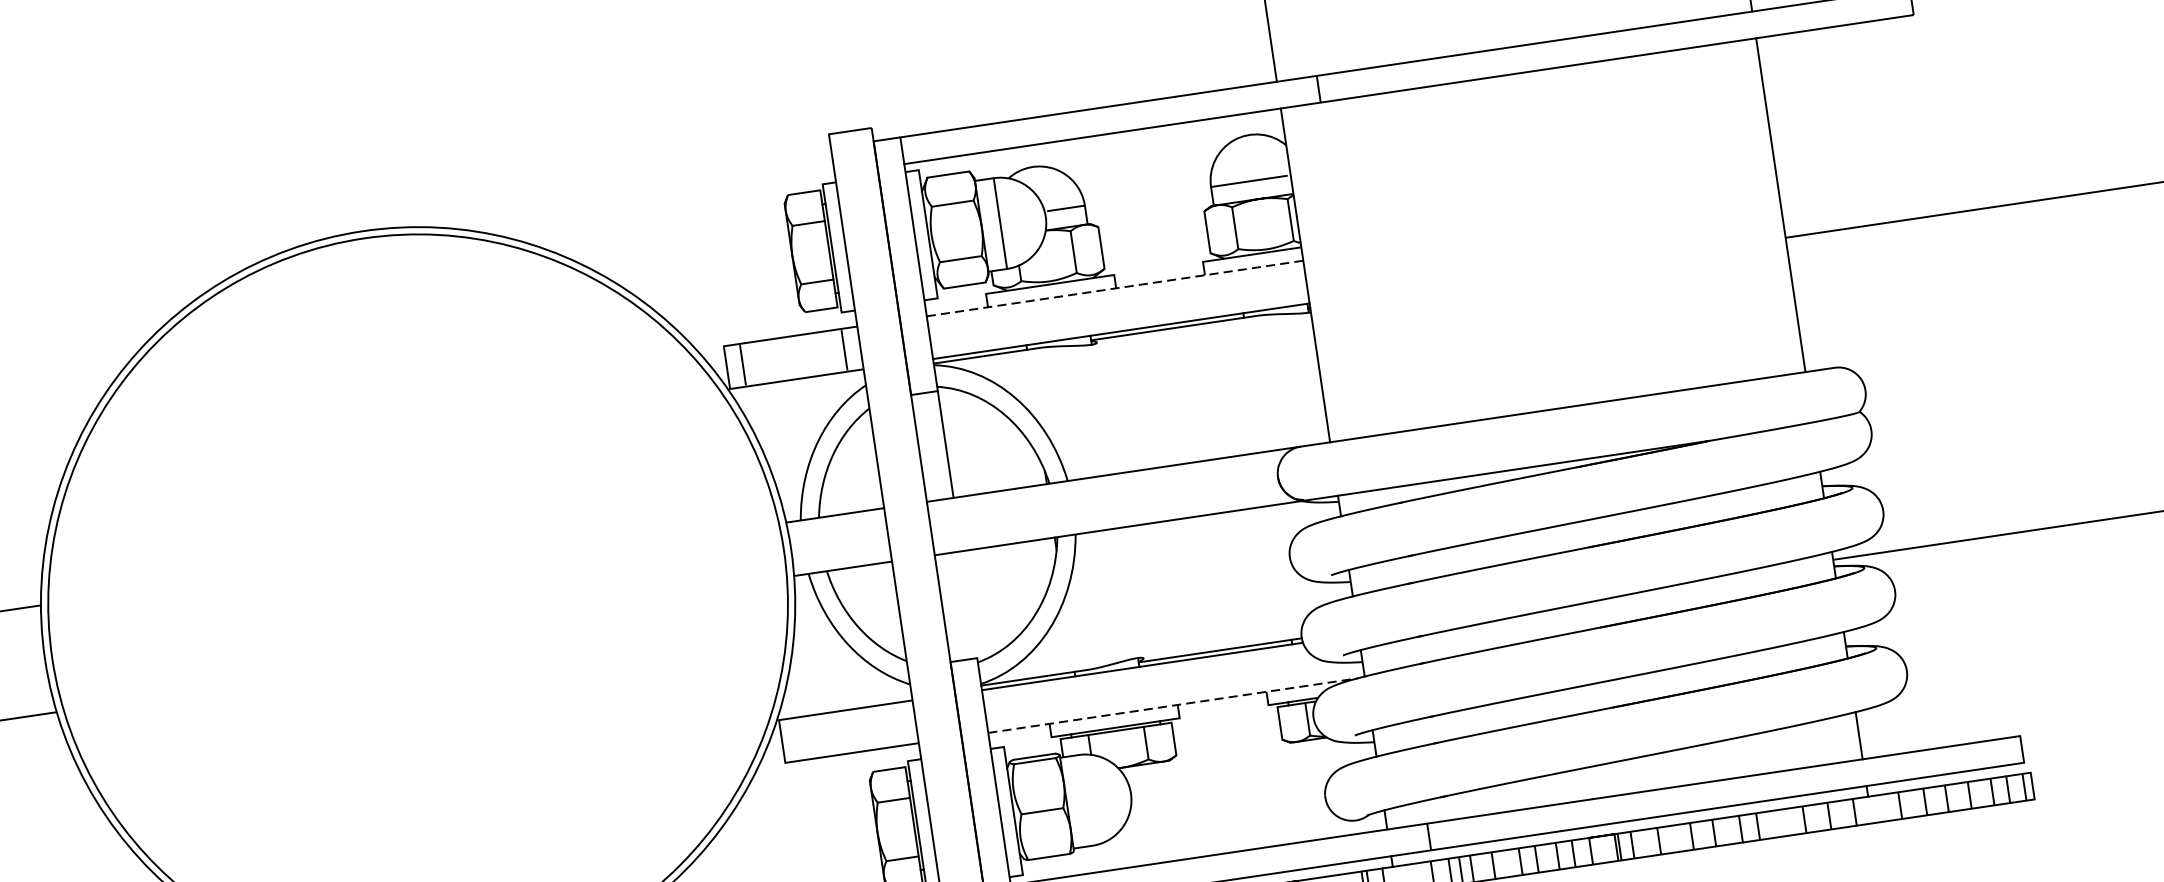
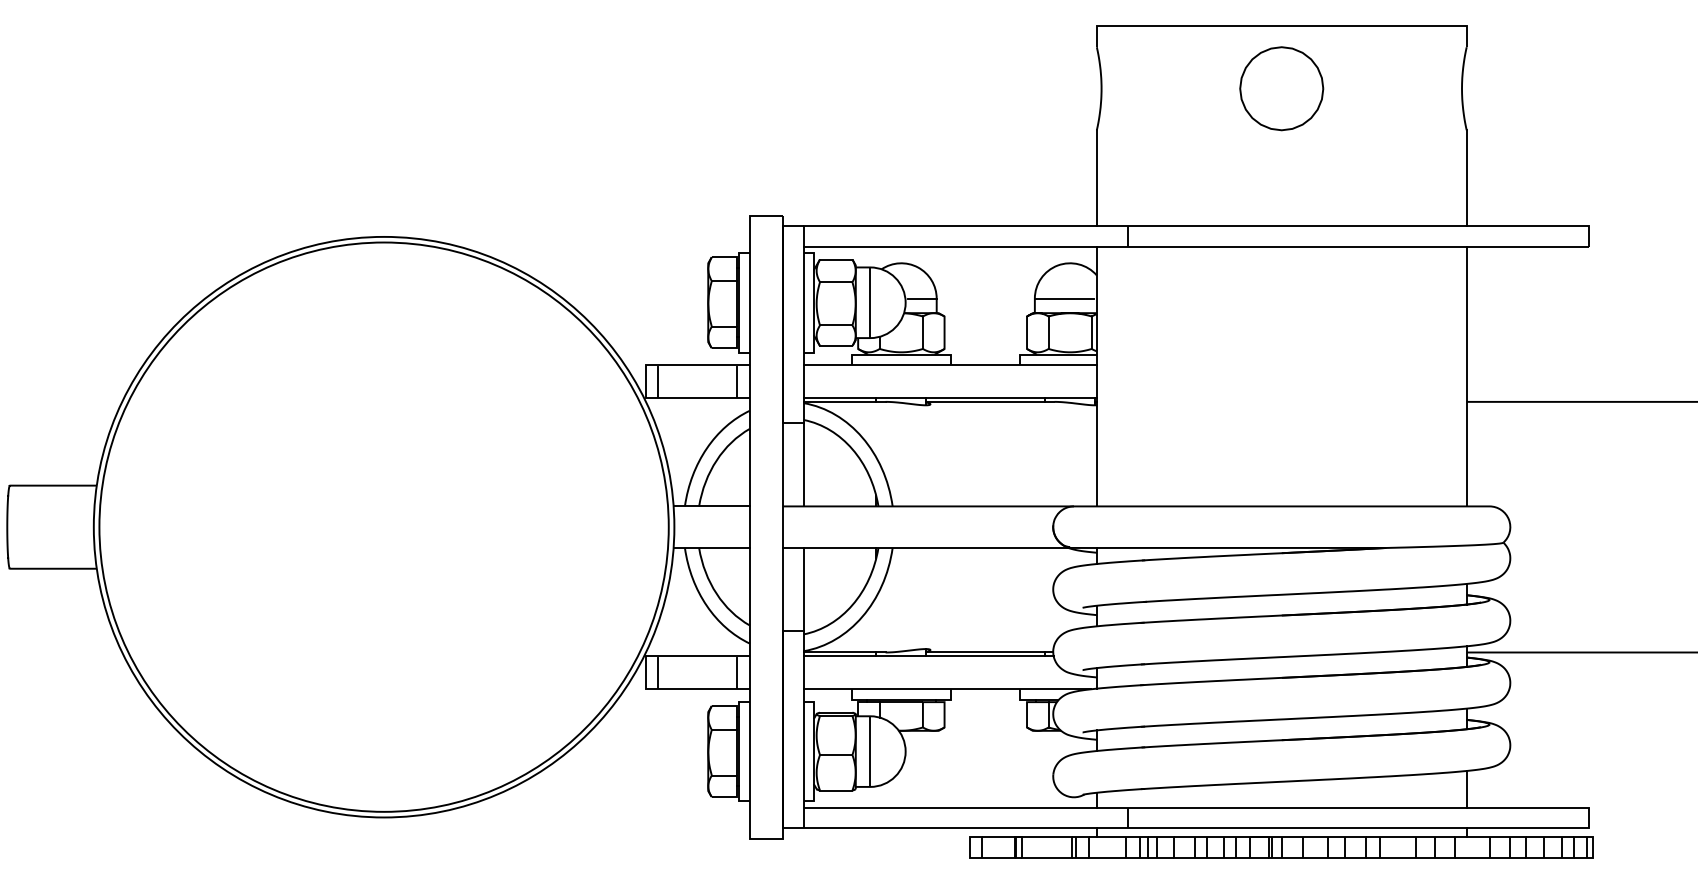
line: (1114, 289) -> (949, 365), dashed -> solid
line: (968, 604) -> (803, 589), added
line: (1172, 705) -> (947, 689), dashed -> solid
line: (899, 723) -> (737, 672), added
line: (798, 738) -> (658, 672), added
line: (1085, 800) -> (870, 751), added

